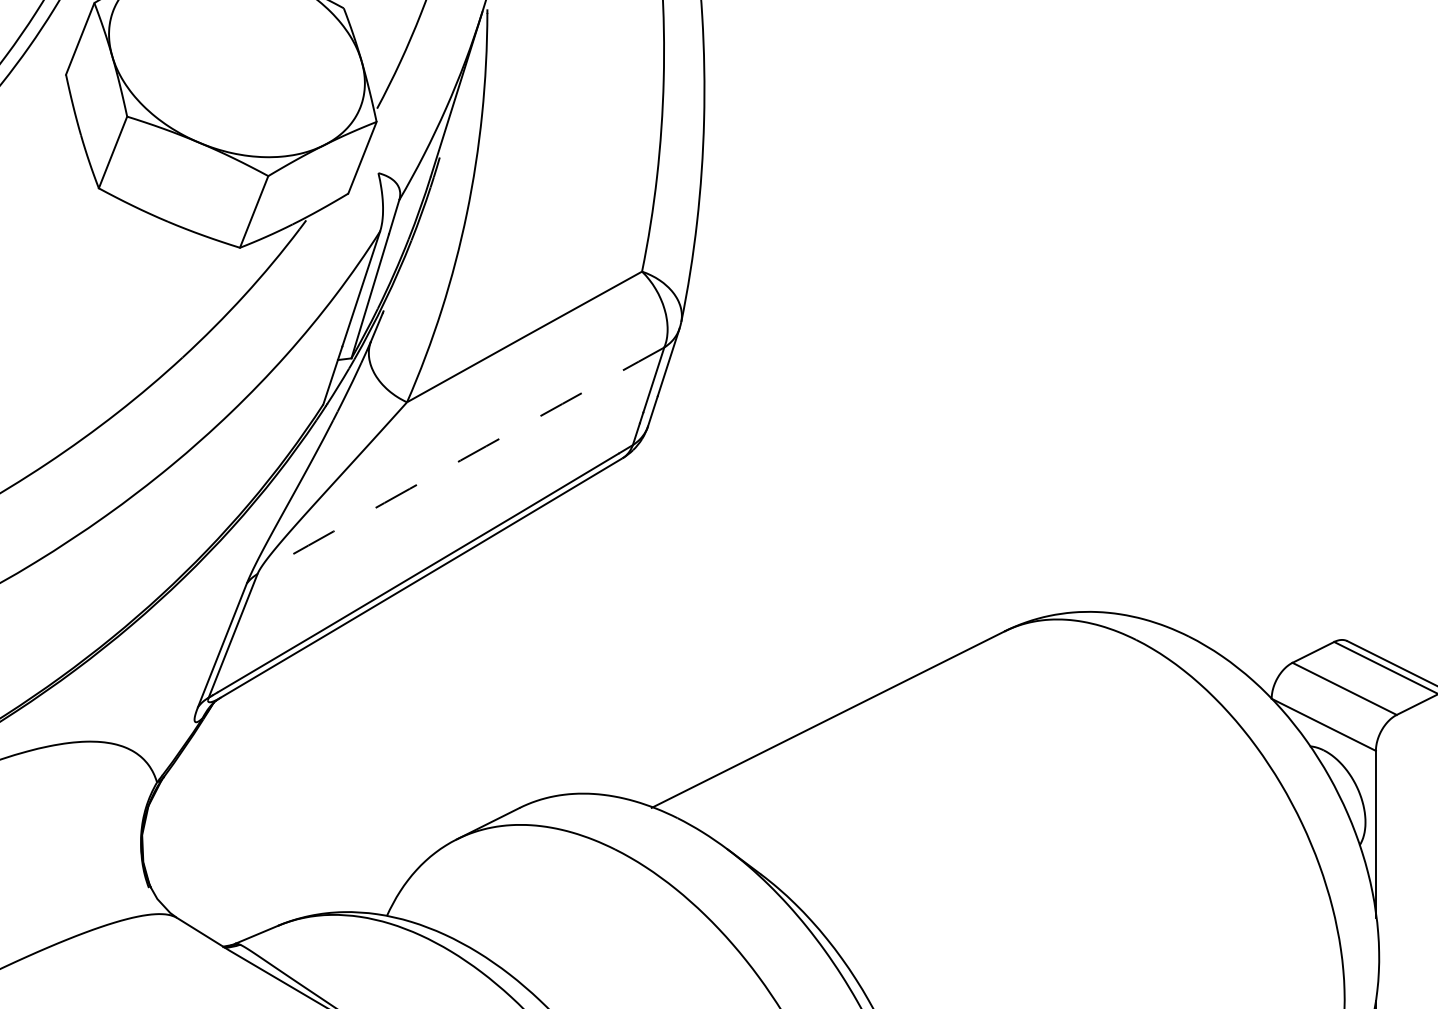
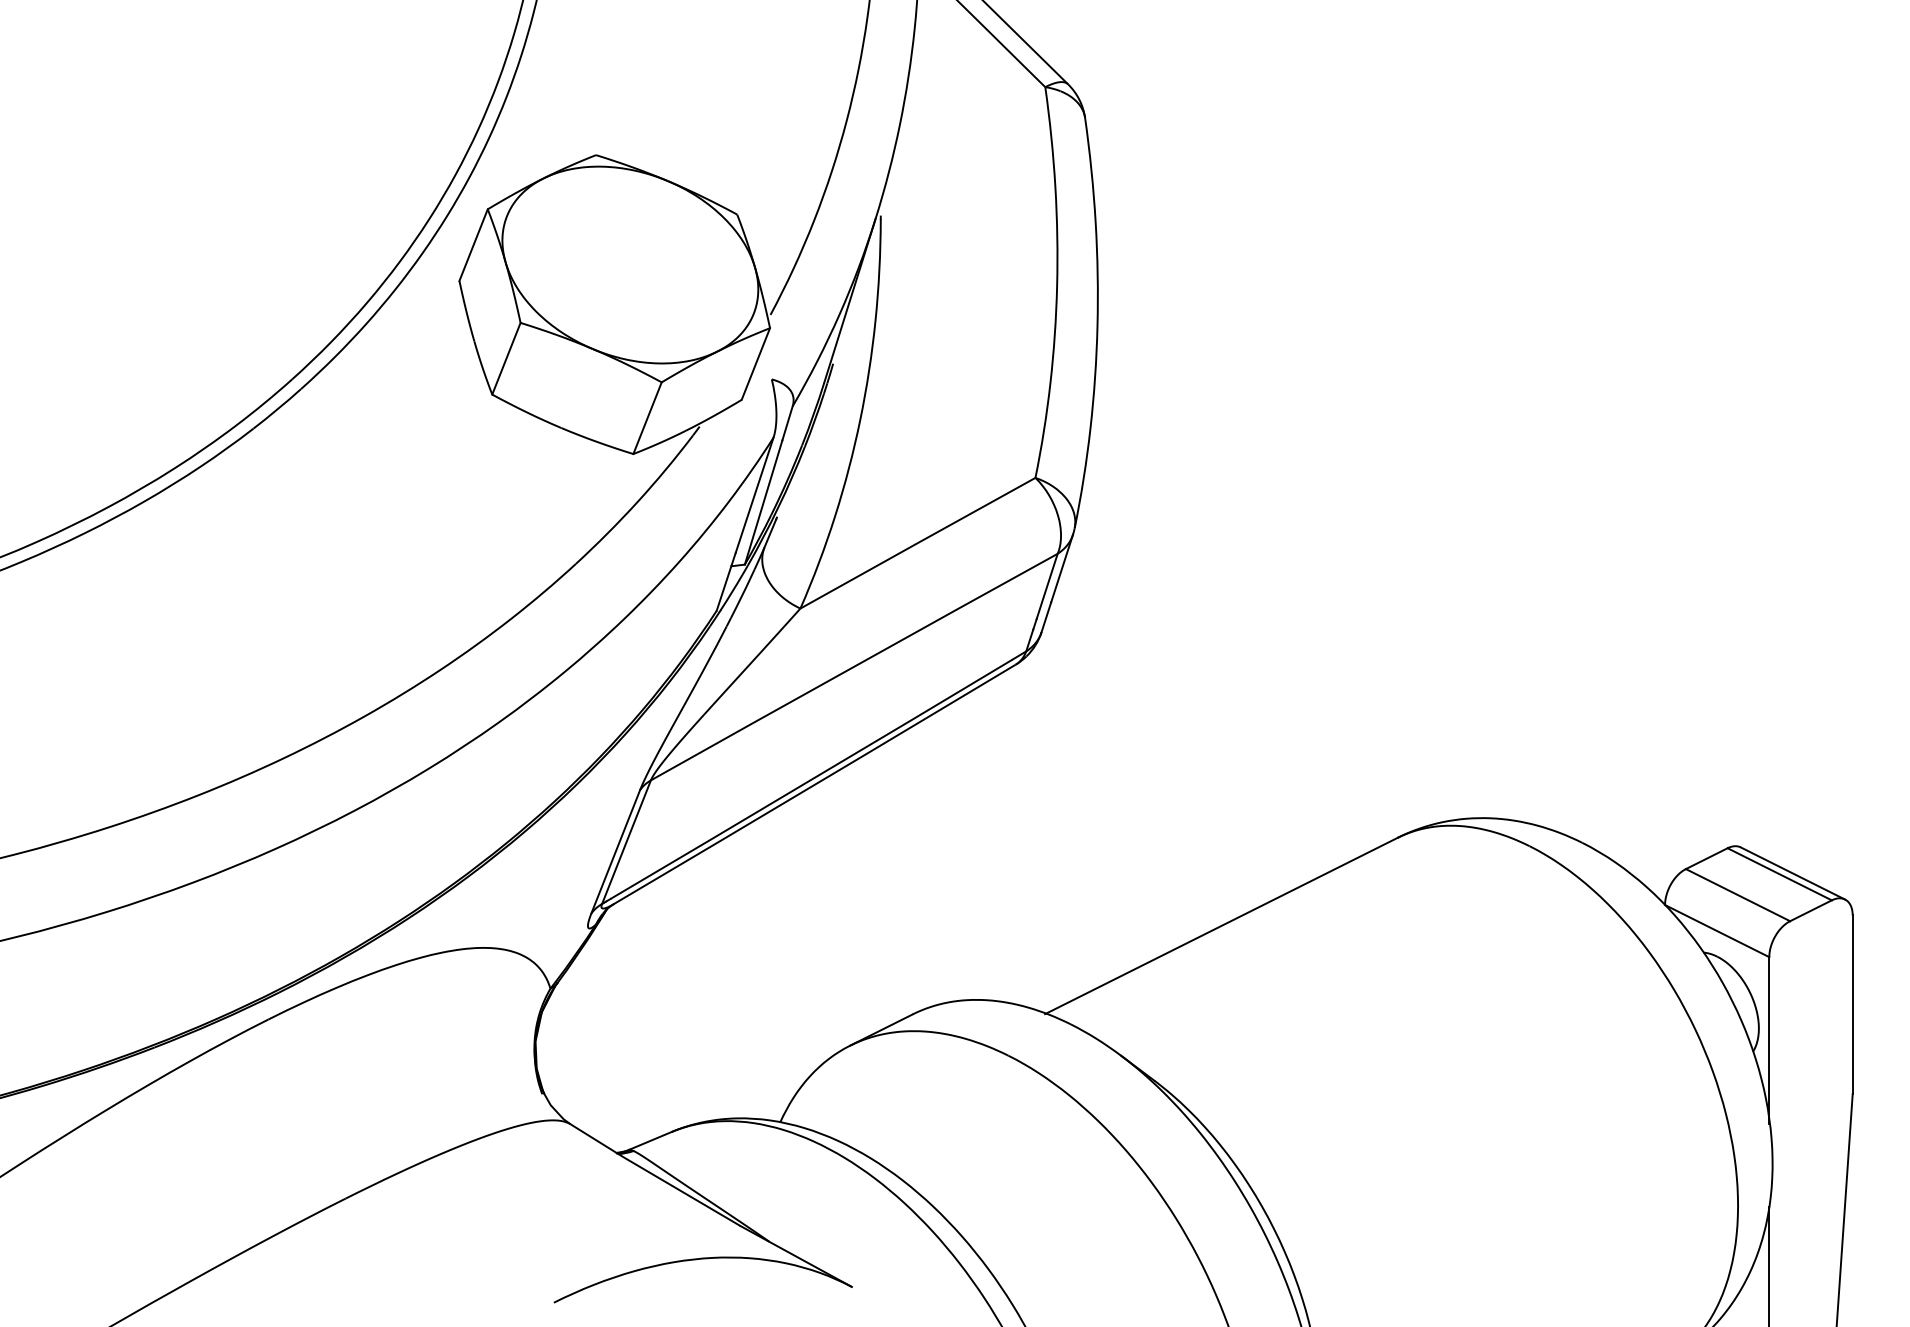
arc: (461, 460) -> (854, 666), dashed -> solid

